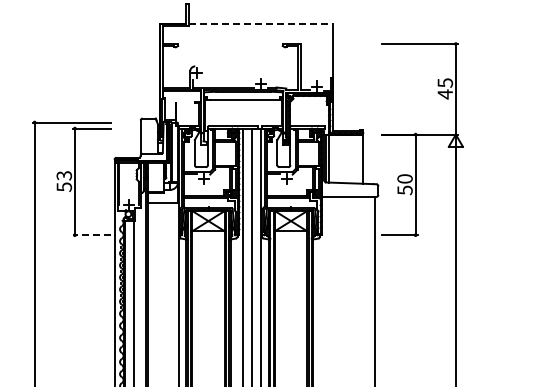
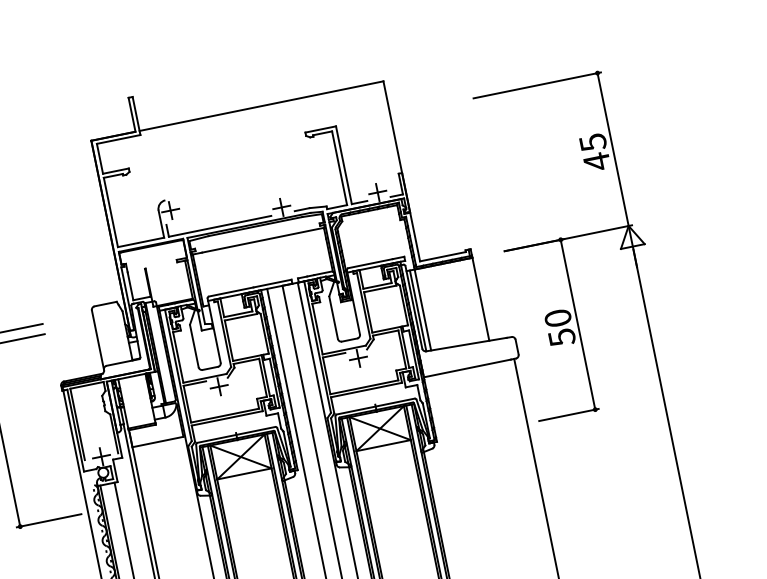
line: (261, 23) -> (262, 105), dashed -> solid
line: (91, 235) -> (48, 521), dashed -> solid

